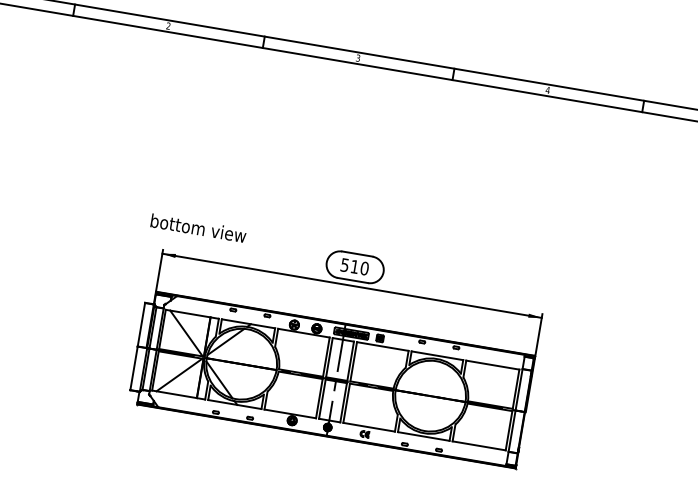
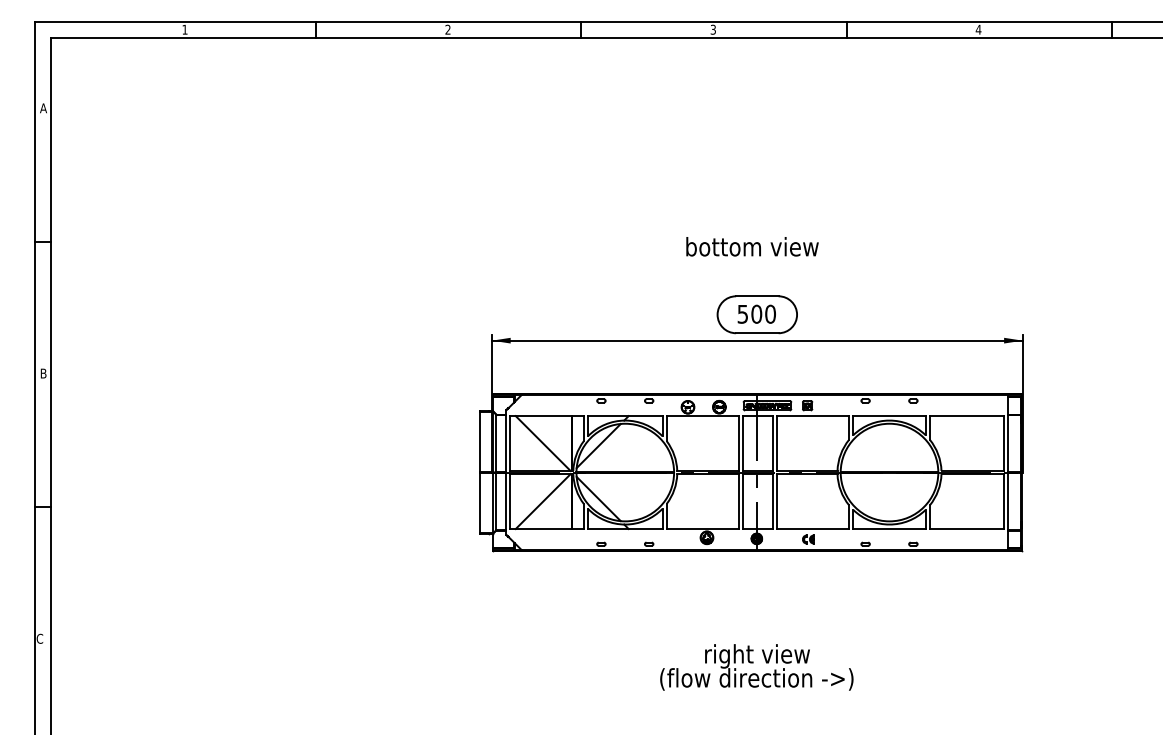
text: (198, 228) -> (752, 246), moved
text: (354, 266) -> (756, 313), 510 -> 500

